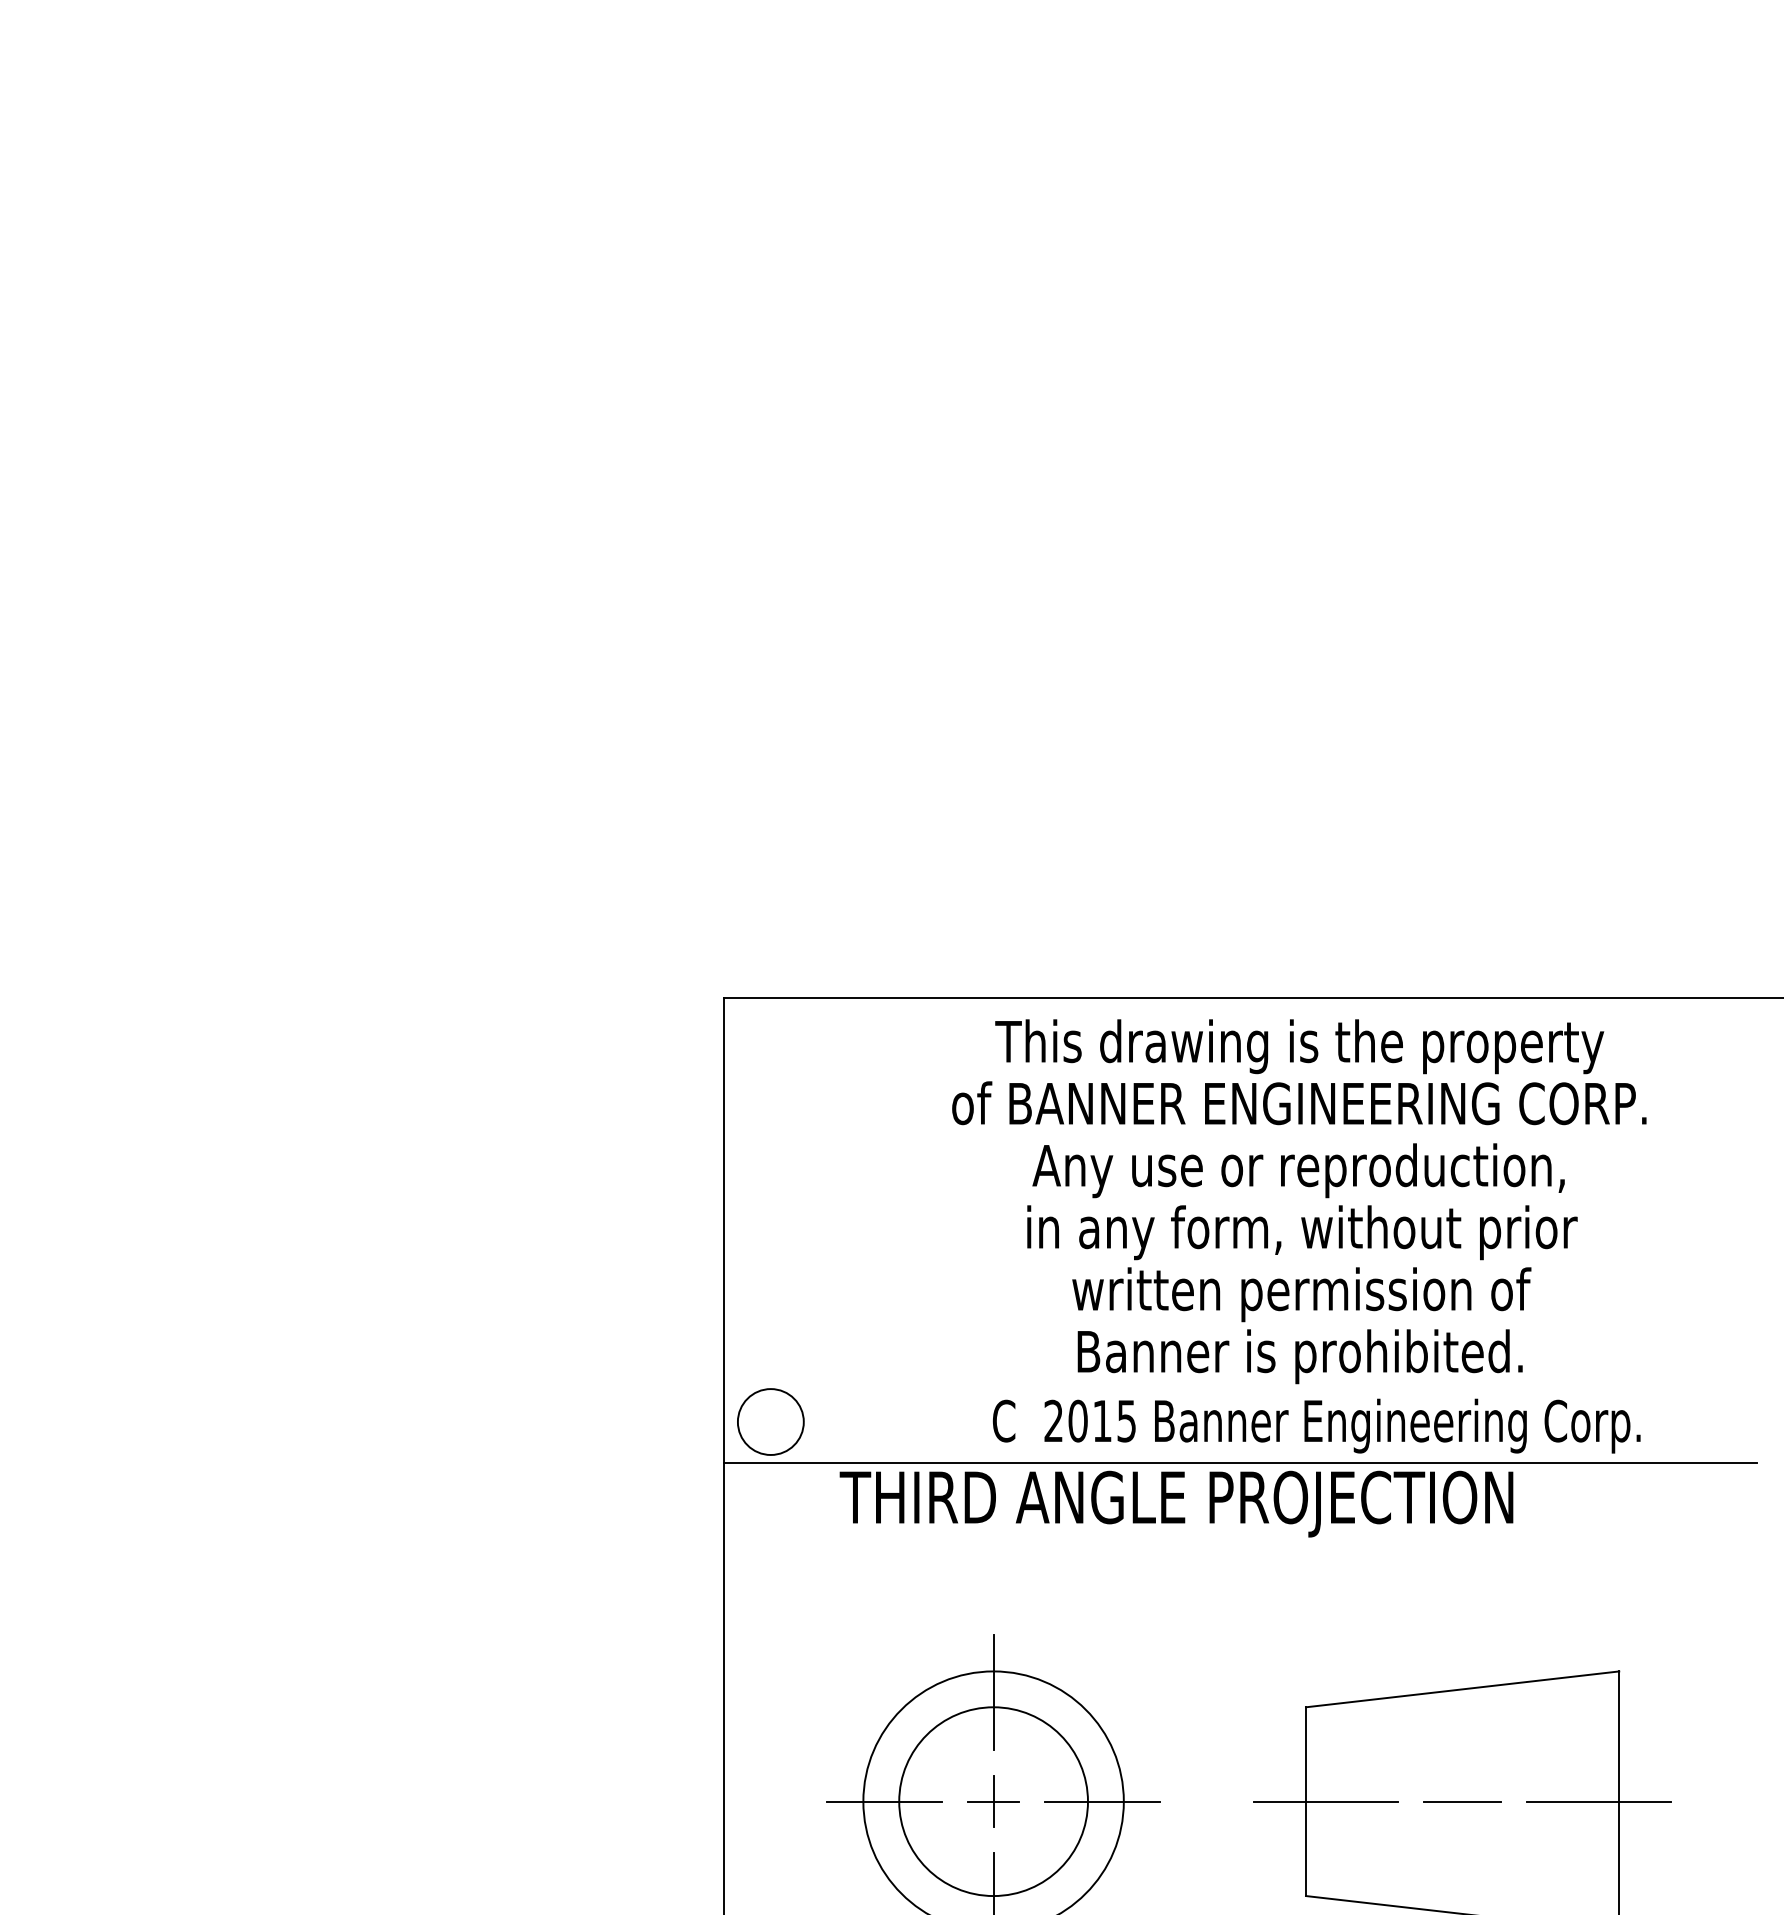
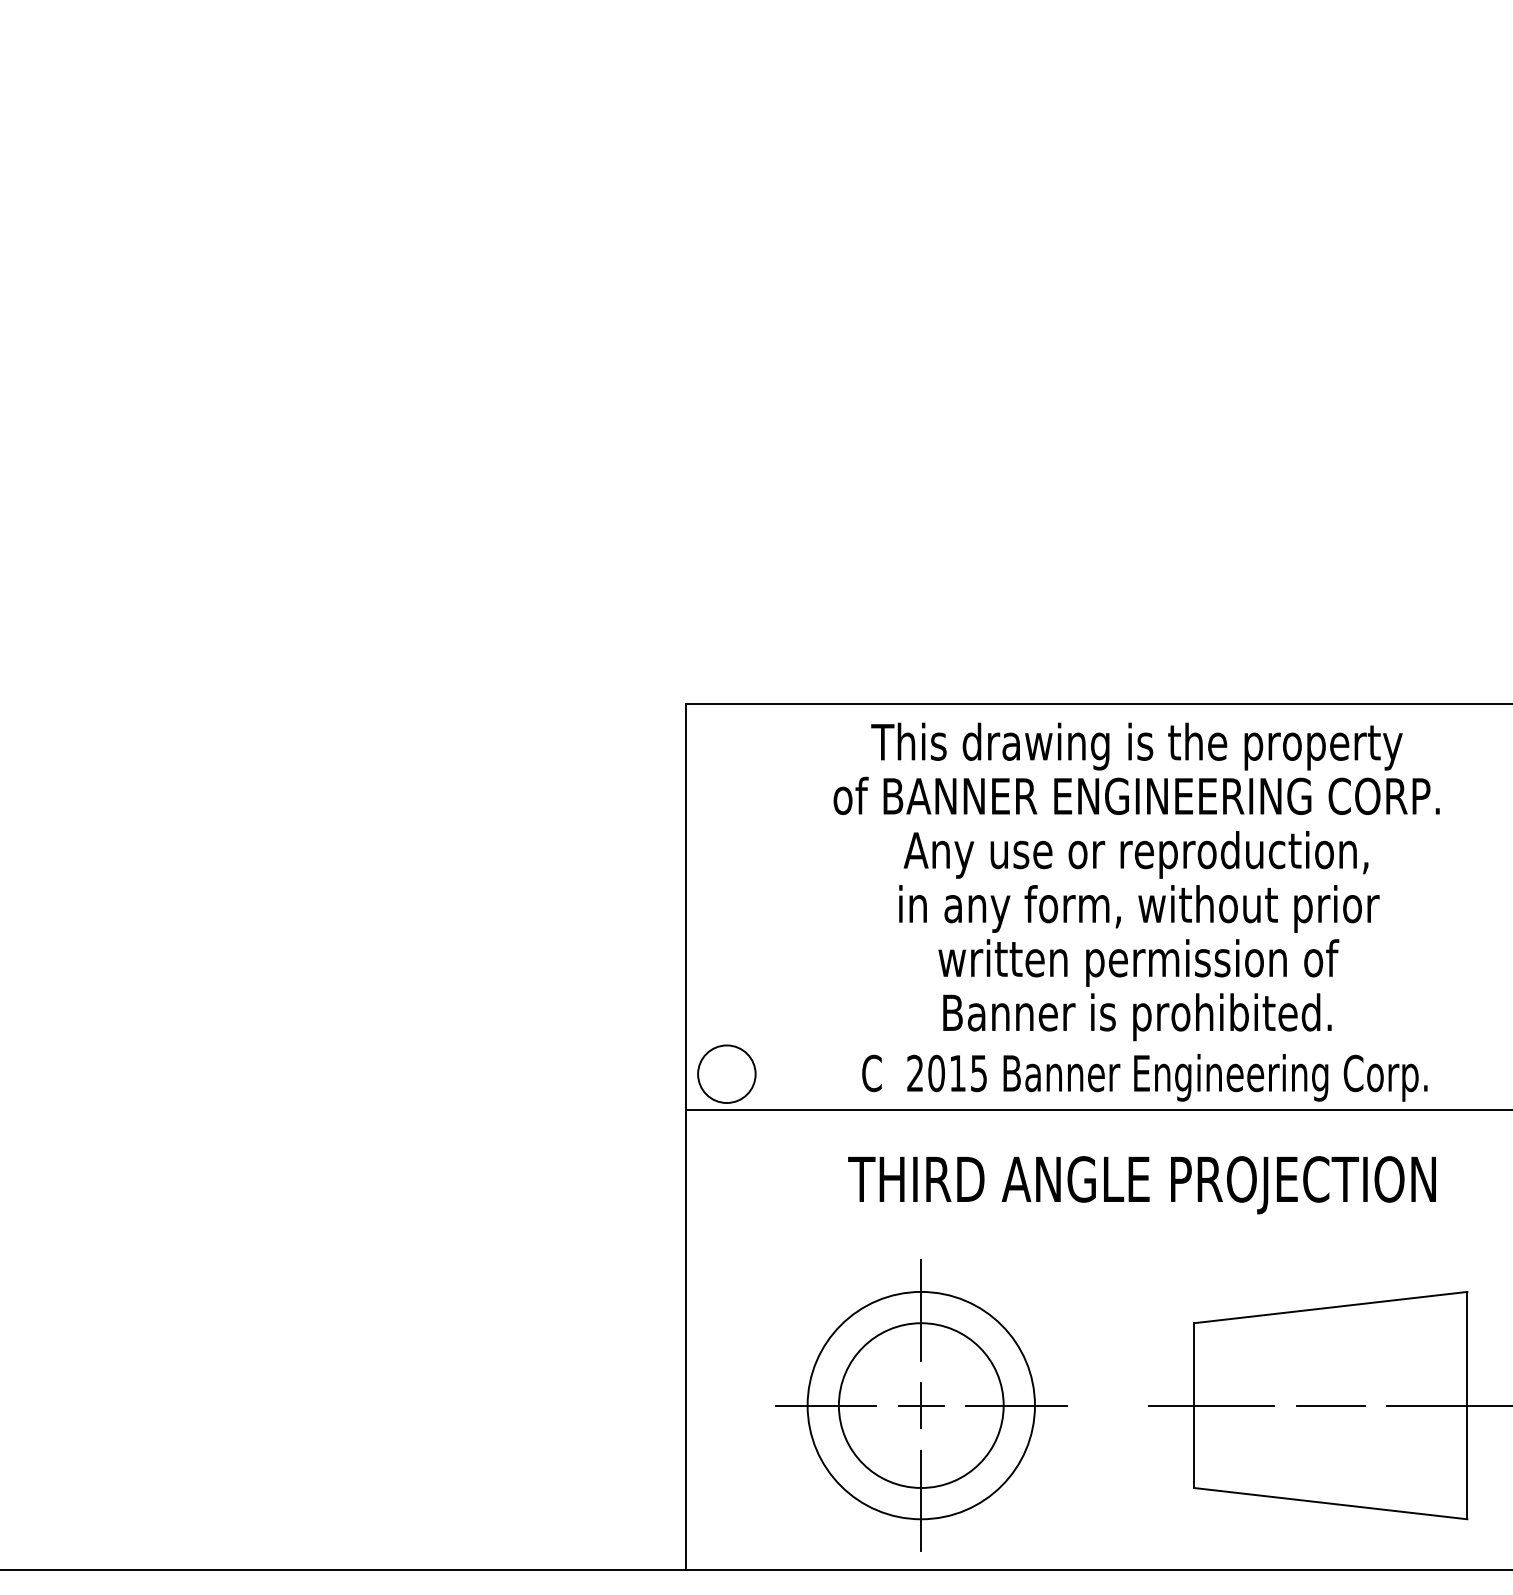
text: (1299, 1201) -> (1136, 881), moved
text: (1316, 1425) -> (1144, 1077), moved
text: (1176, 1503) -> (1142, 1184), moved

